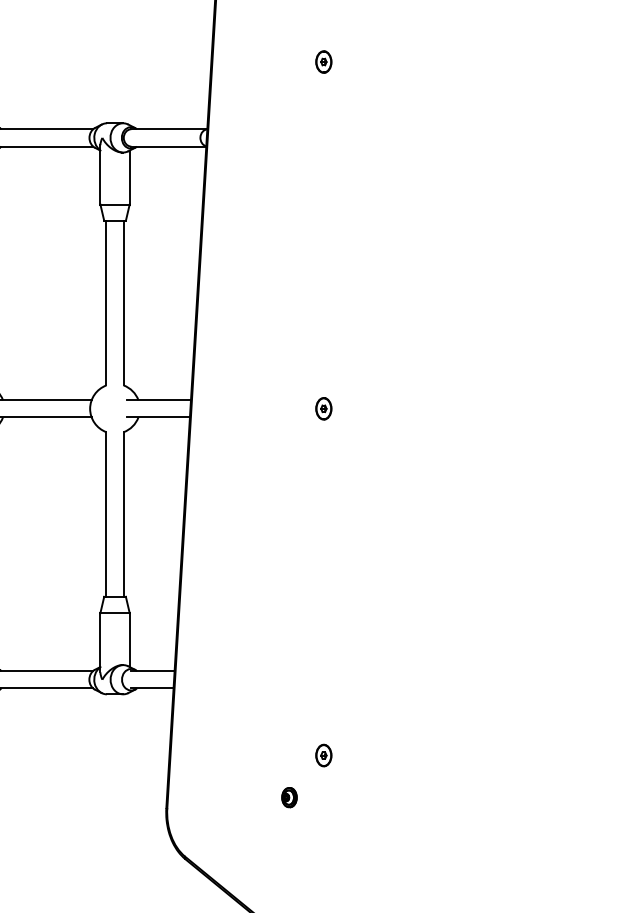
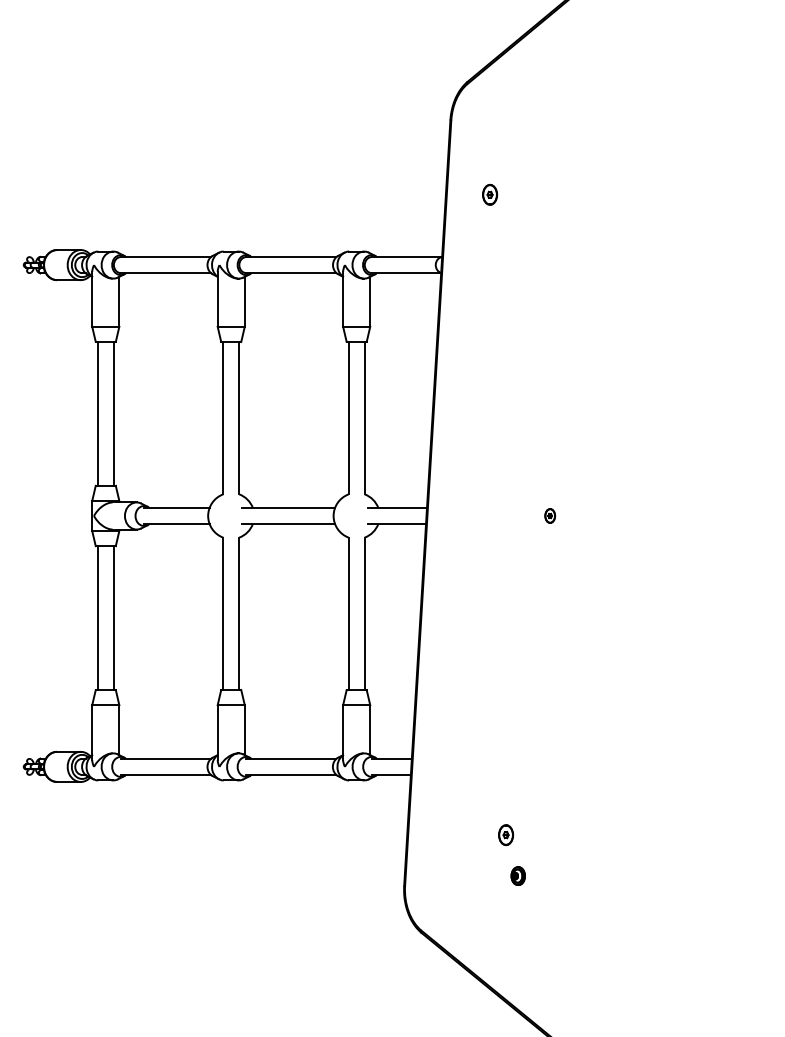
part: (324, 61) -> (490, 194), moved
part: (324, 408) -> (550, 515), size x0.7
part: (324, 755) -> (506, 835), moved

